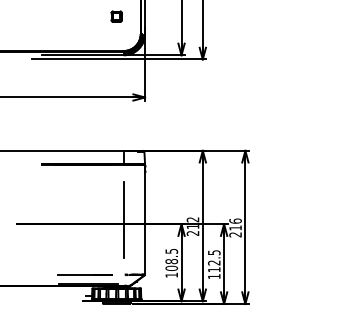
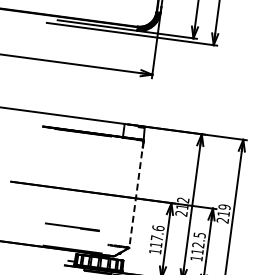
line: (123, 219) -> (115, 190), removed
line: (145, 219) -> (136, 193), solid -> dashed
text: (235, 220) -> (224, 206), 216 -> 219
text: (171, 259) -> (157, 236), 108.5 -> 117.6
line: (84, 274) -> (71, 226), moved

